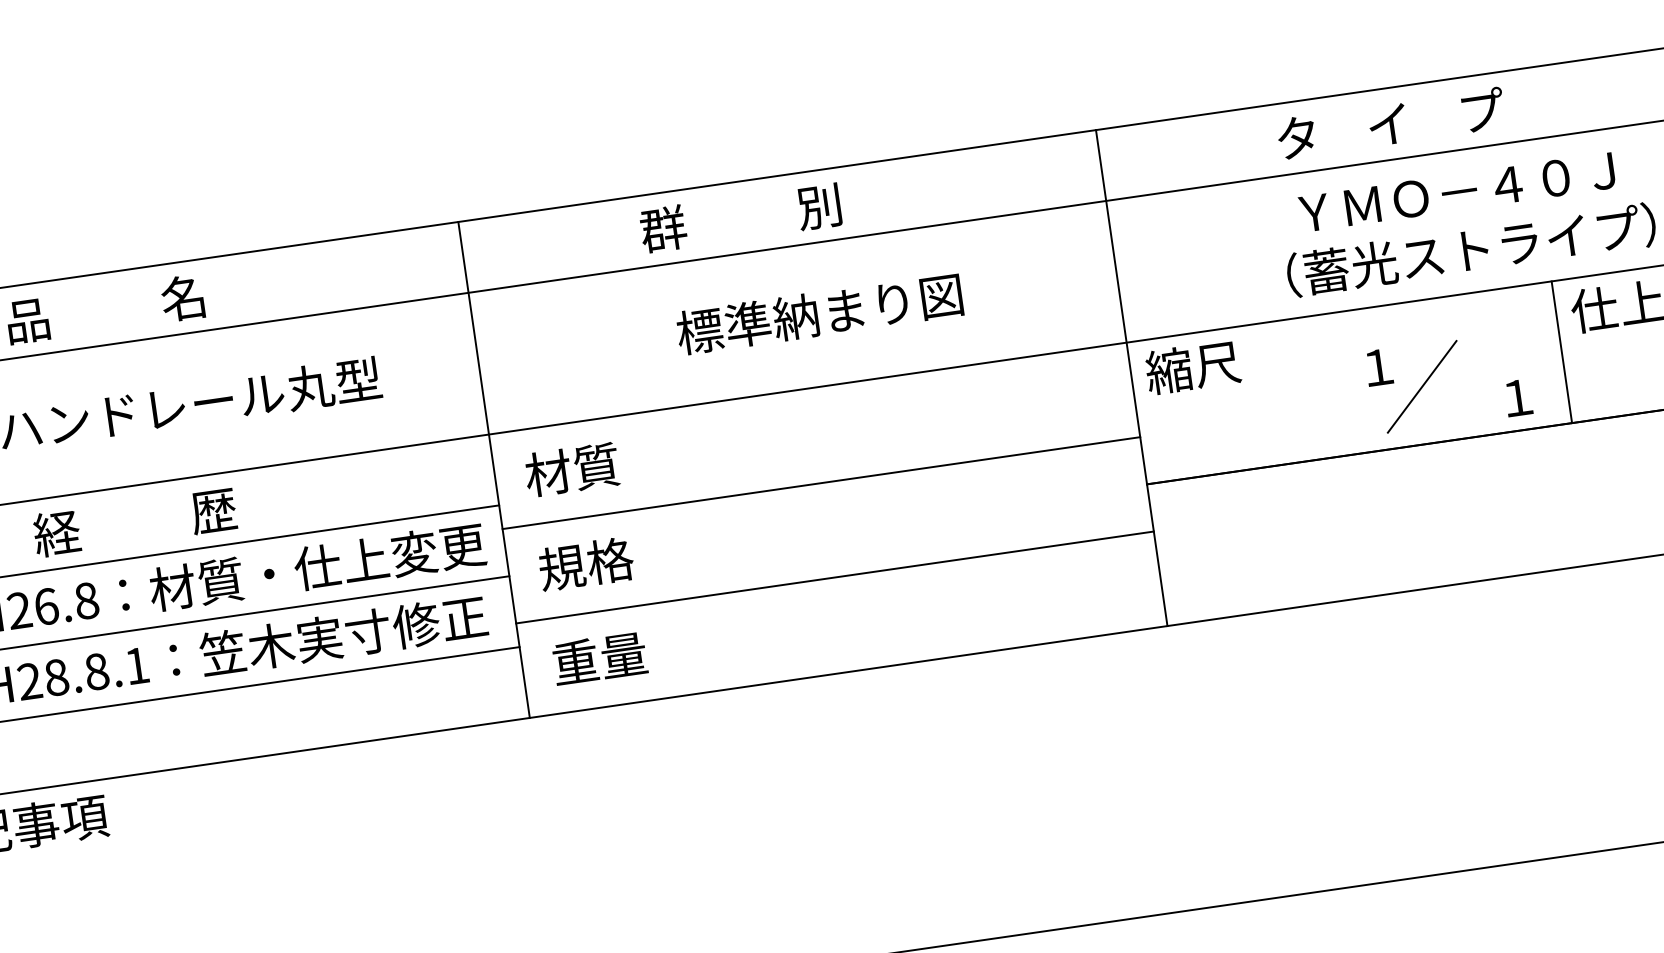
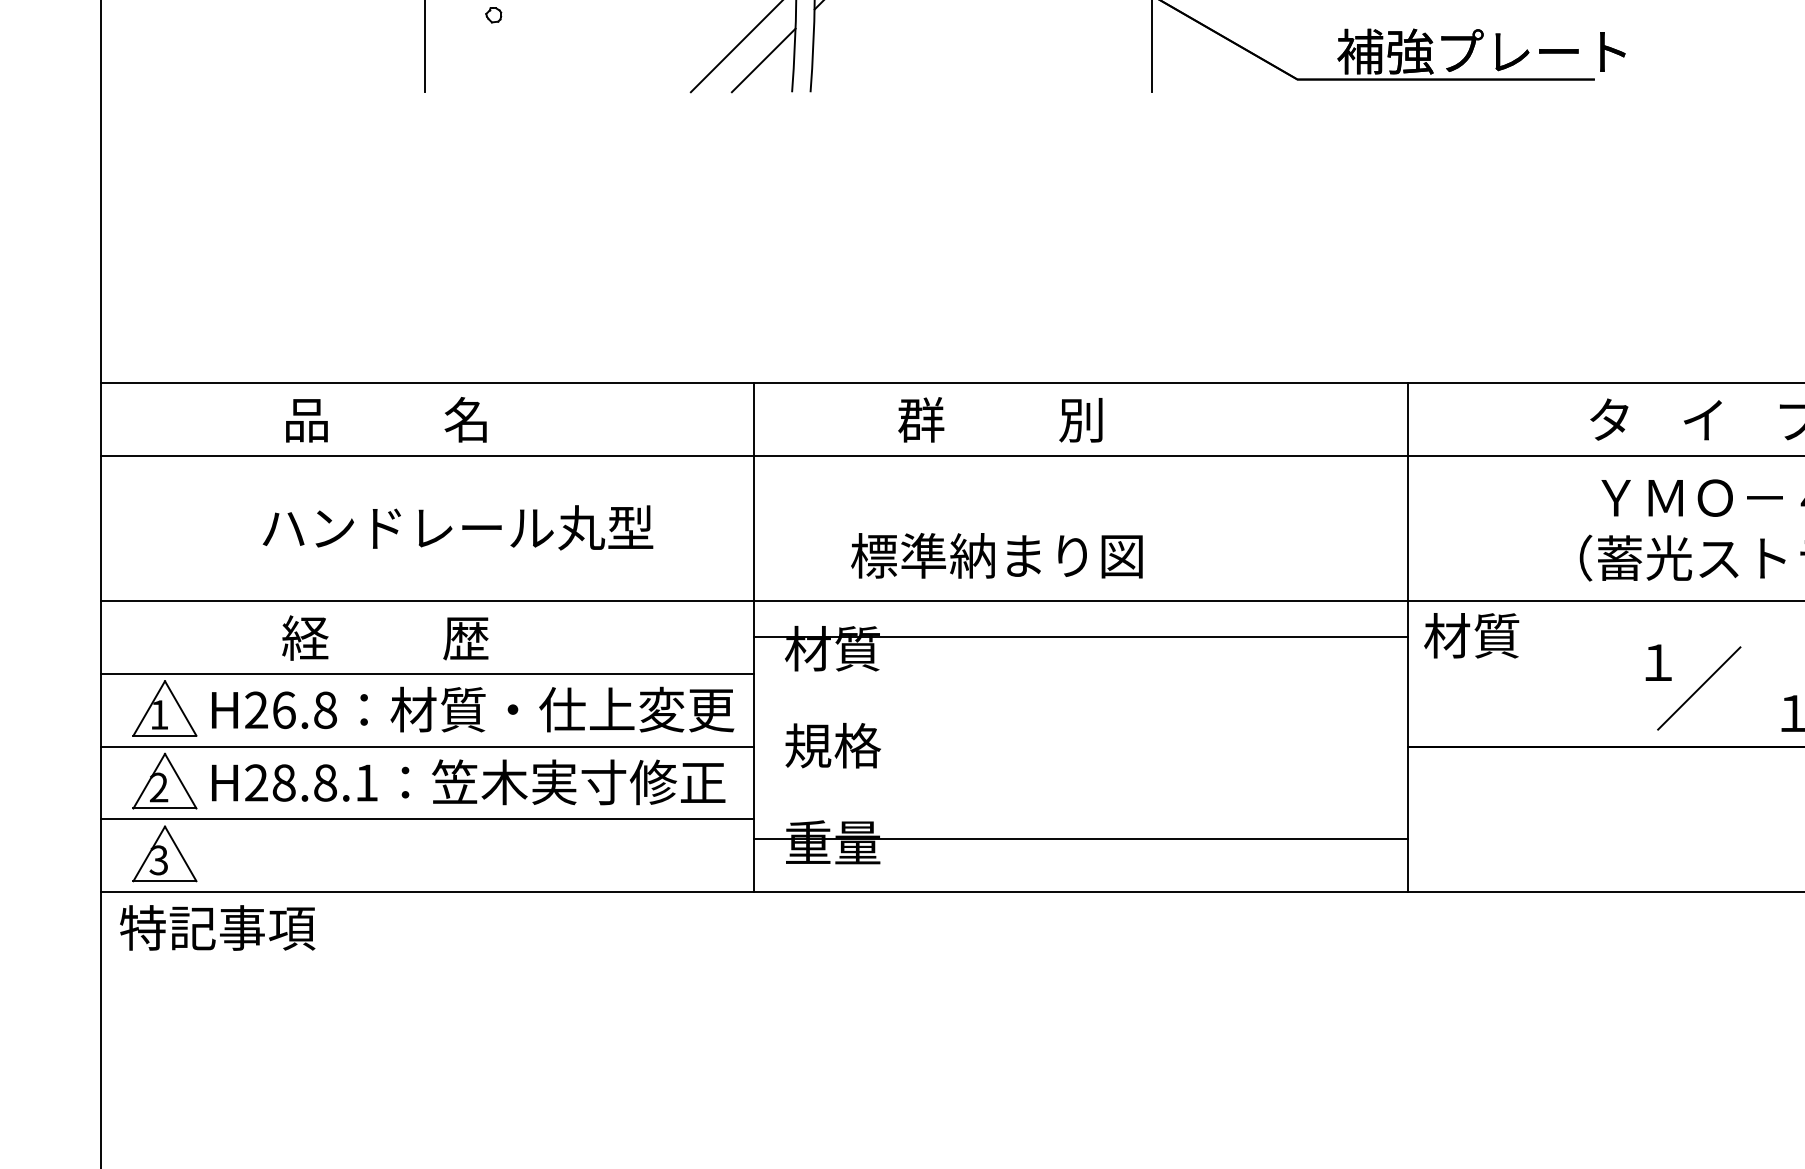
text: (740, 217) -> (1000, 419), moved
text: (819, 313) -> (996, 555), moved
text: (1192, 367) -> (1471, 635), 縮尺 -> 材質
line: (821, 483) -> (1081, 637), moved
line: (835, 577) -> (1081, 839), moved

